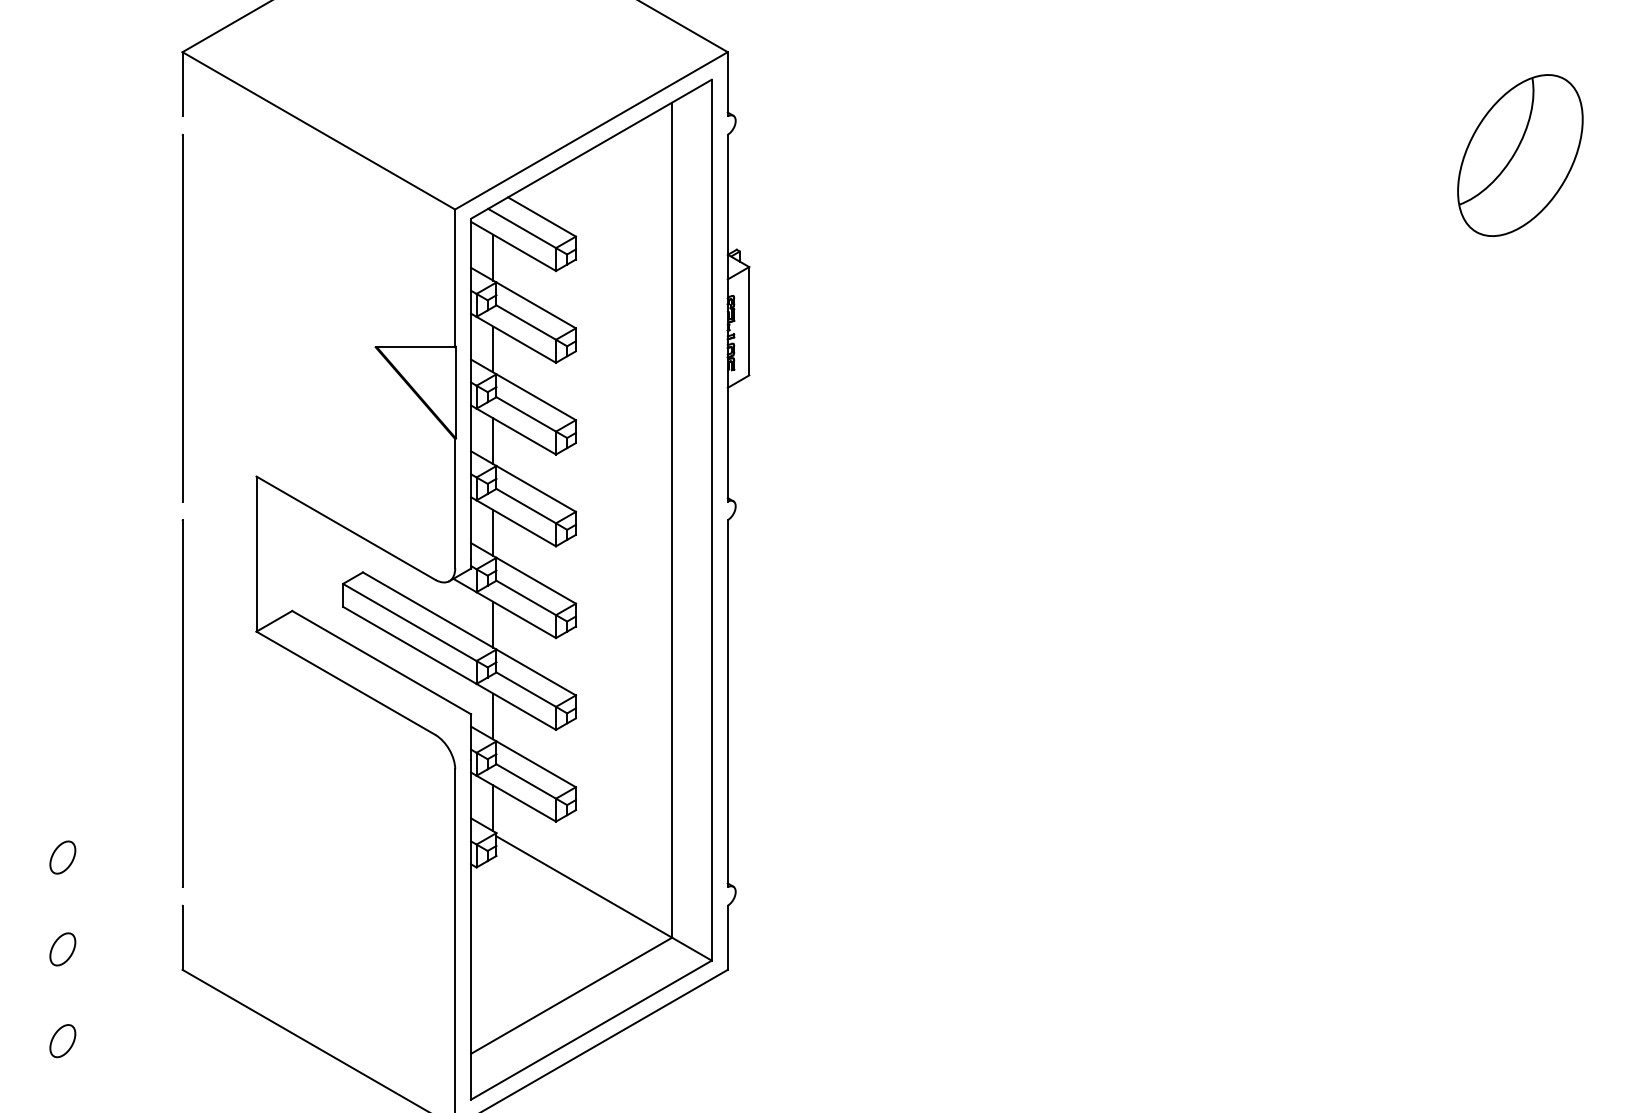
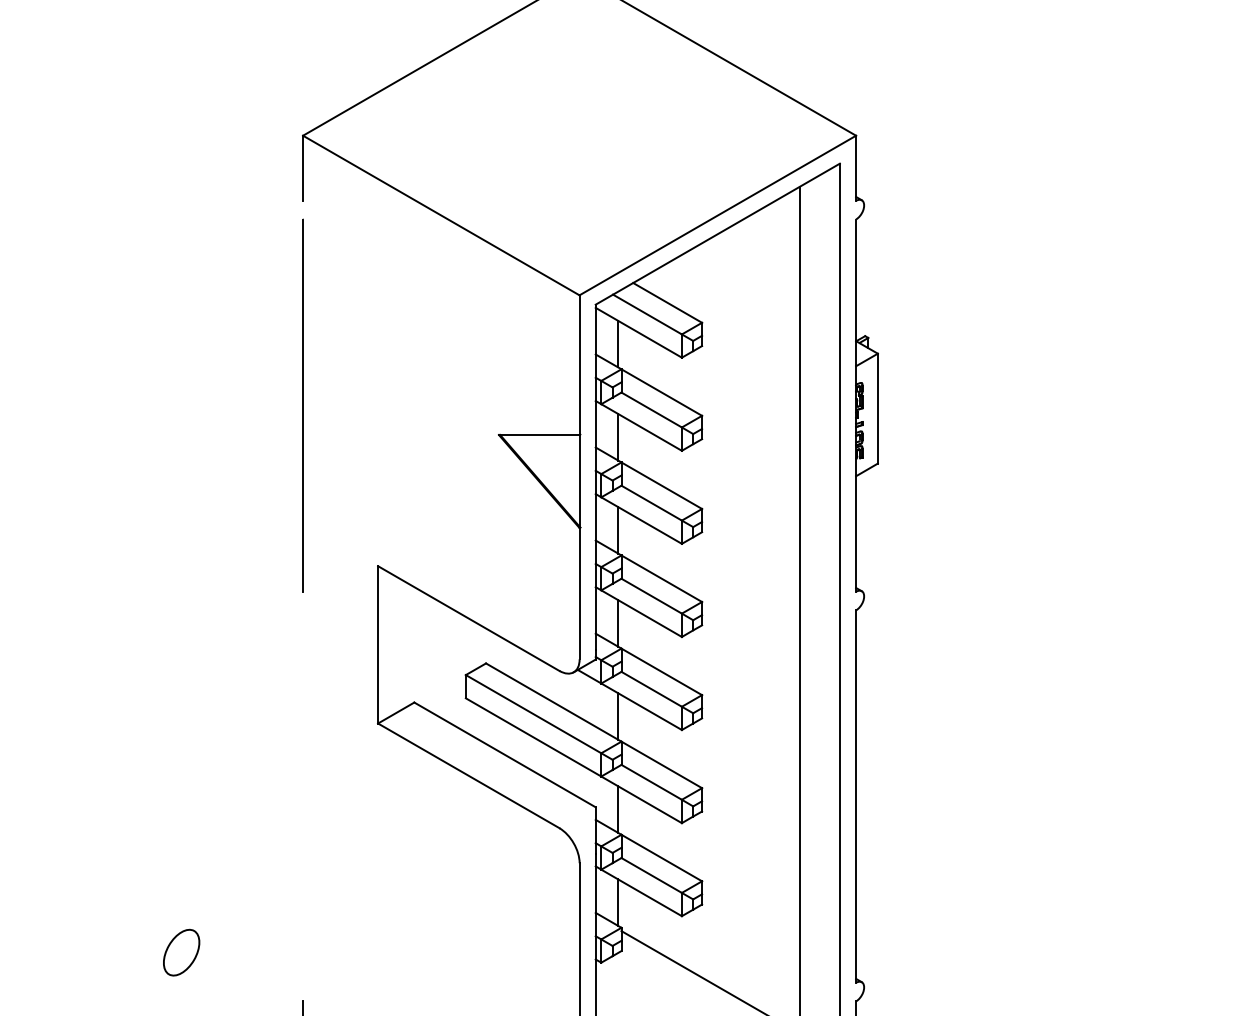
line: (182, 703) -> (303, 796), removed
part: (62, 857) -> (181, 952), size x1.4

